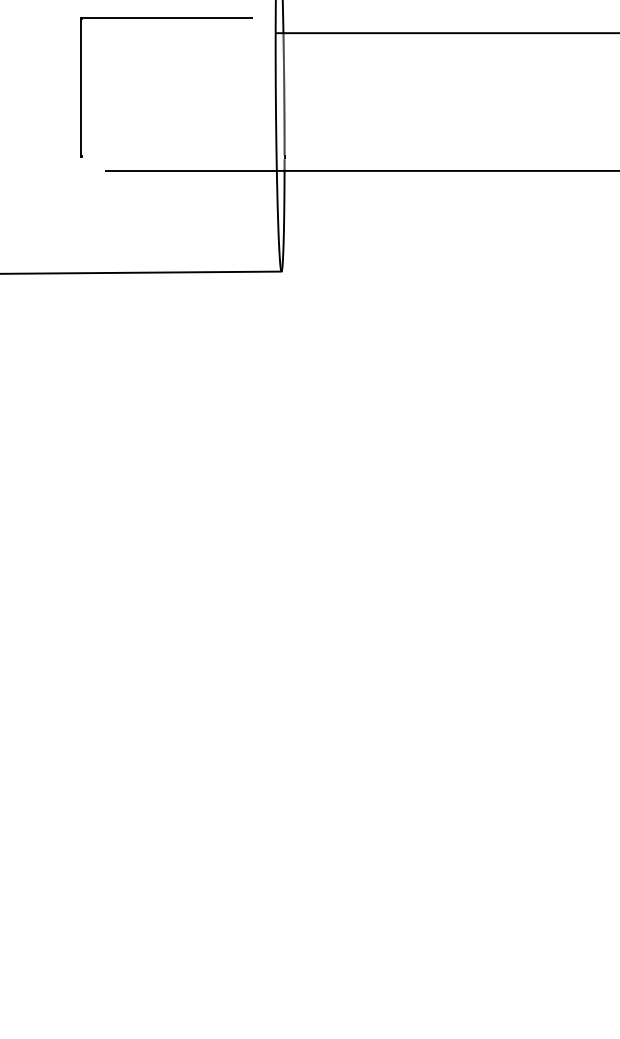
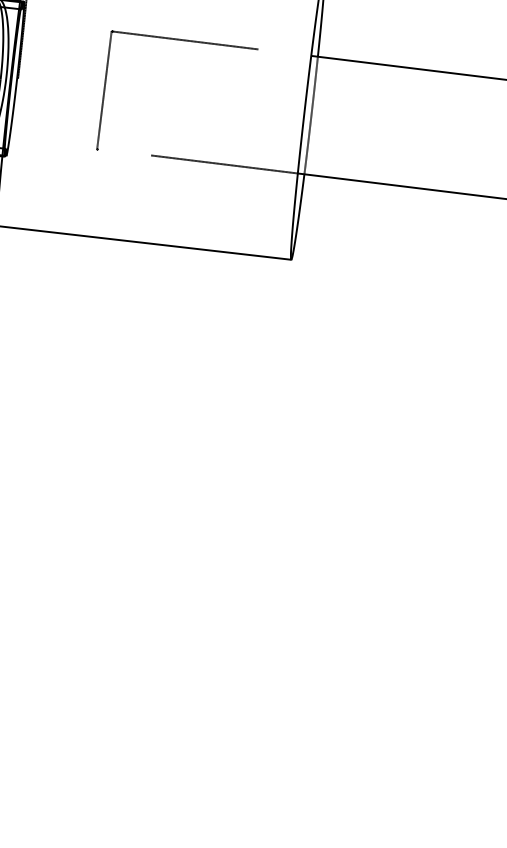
part: (166, 18) -> (184, 40), moved

